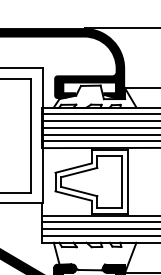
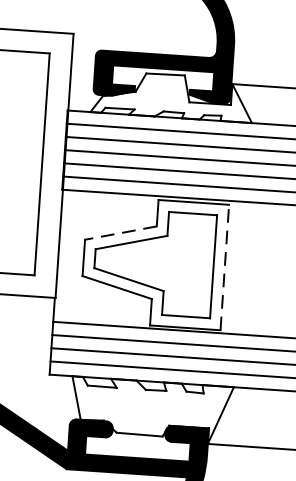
line: (73, 168) -> (120, 233), solid -> dashed
line: (127, 181) -> (224, 266), solid -> dashed

